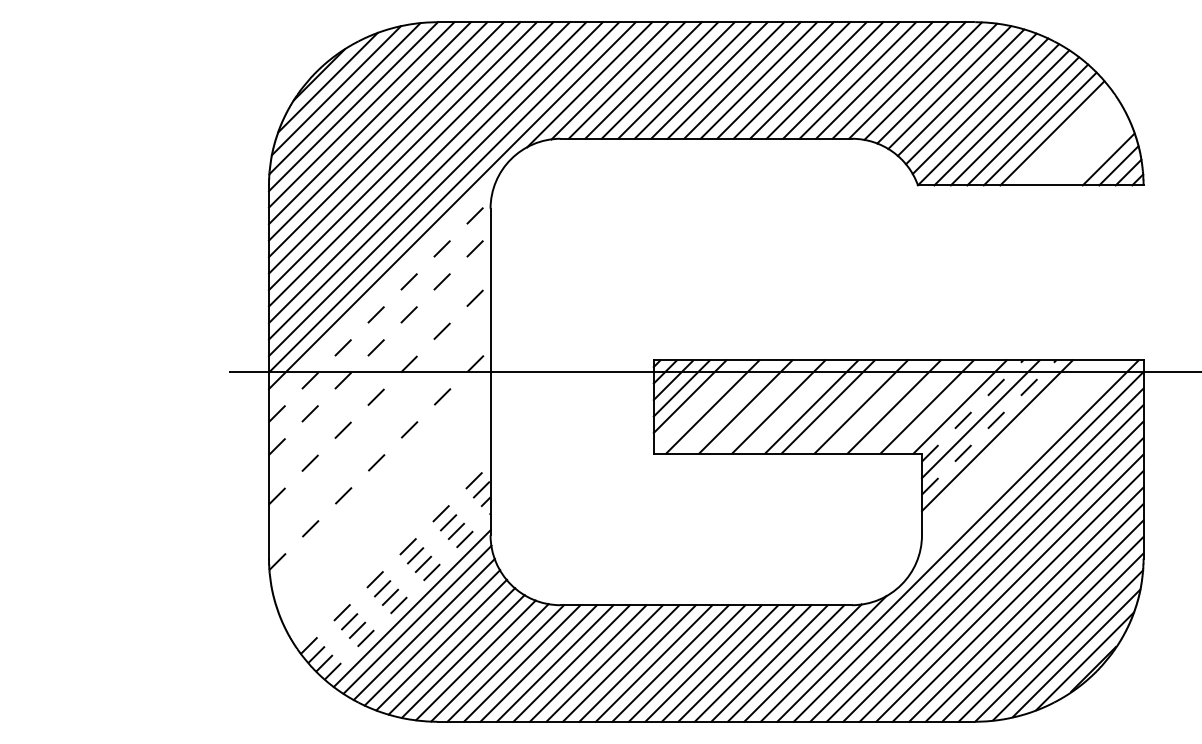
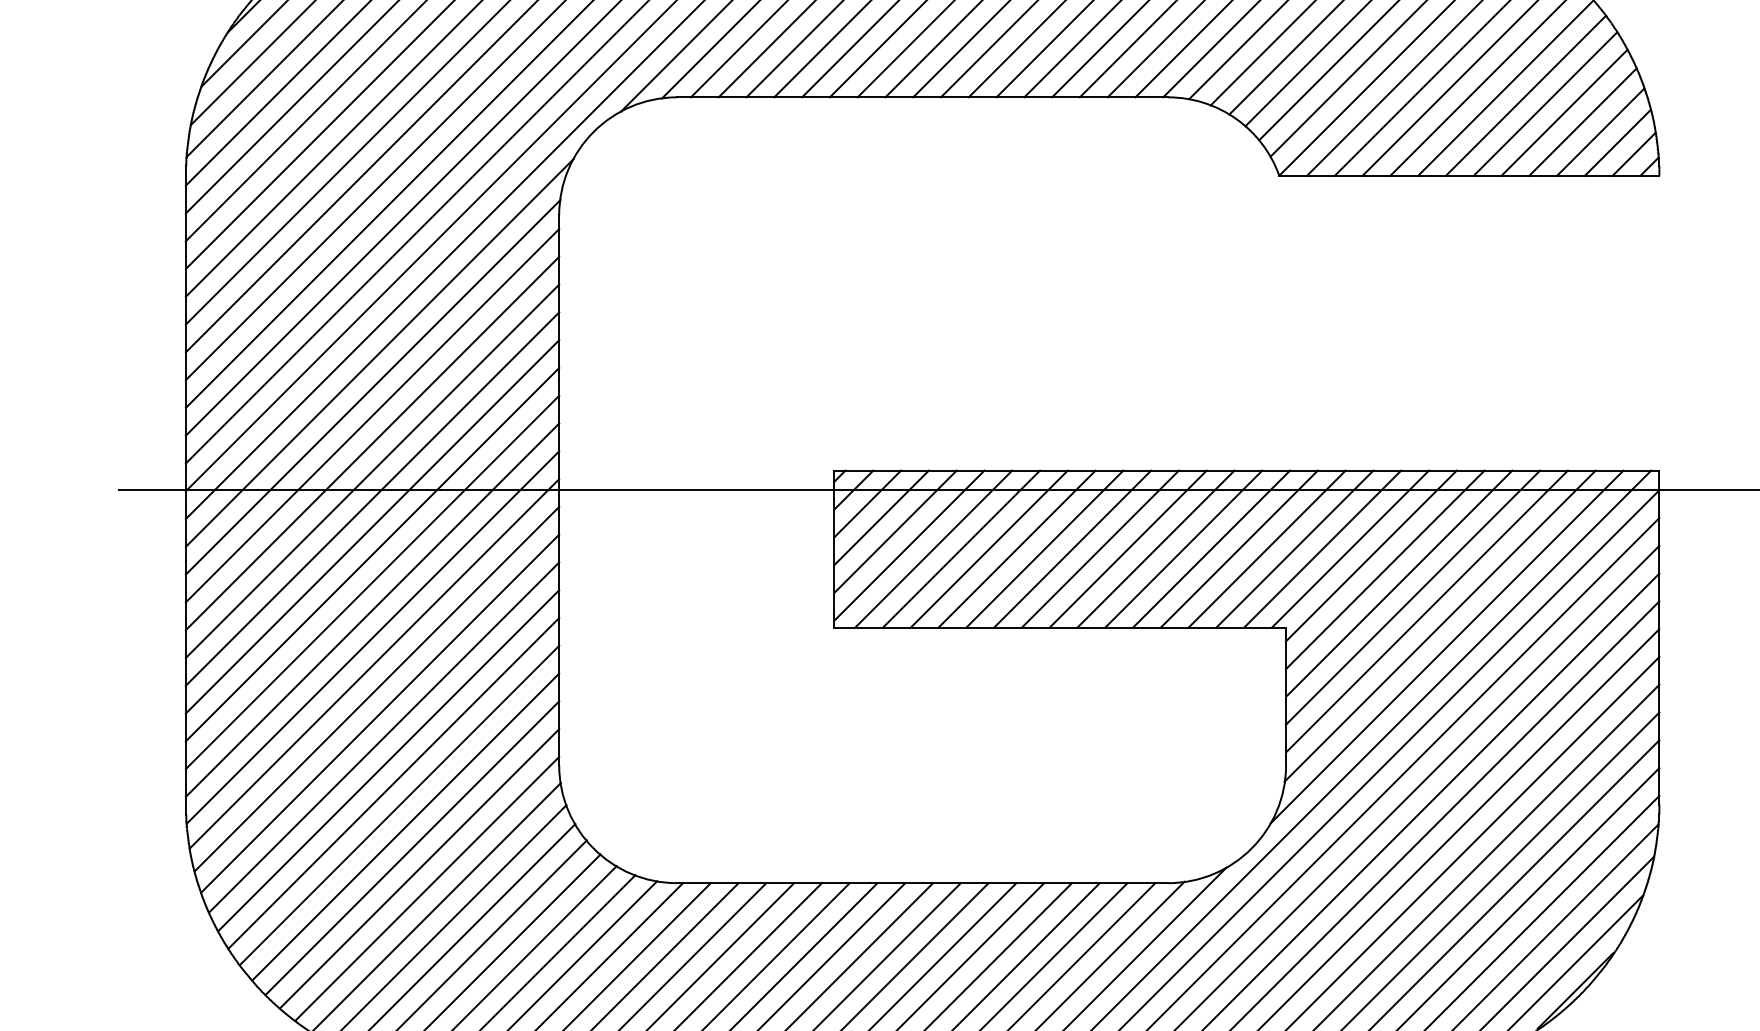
line: (1063, 137) -> (1524, 95), added
line: (1075, 142) -> (1544, 103), added
line: (1086, 147) -> (1563, 112), added
line: (1097, 153) -> (1581, 122), added
line: (384, 290) -> (380, 352), added
line: (380, 310) -> (373, 386), dashed -> solid
line: (379, 327) -> (372, 415), added
line: (379, 344) -> (372, 443), dashed -> solid
line: (379, 360) -> (372, 470), added
line: (379, 377) -> (372, 499), added
line: (379, 393) -> (372, 526), dashed -> solid
line: (697, 404) -> (907, 545), added
line: (728, 406) -> (960, 548), added
line: (761, 406) -> (1015, 548), added
line: (794, 406) -> (1071, 548), added
line: (844, 406) -> (1155, 548), added
line: (877, 406) -> (1211, 548), added
line: (910, 406) -> (1266, 548), added
line: (943, 406) -> (1322, 548), added
line: (379, 409) -> (372, 553), added
line: (972, 410) -> (1371, 555), dashed -> solid
line: (379, 426) -> (372, 582), added
line: (989, 427) -> (1399, 583), dashed -> solid
line: (379, 442) -> (372, 609), added
line: (1005, 443) -> (1426, 610), added
line: (1013, 452) -> (1440, 625), added
line: (380, 459) -> (373, 637), dashed -> solid
line: (1017, 464) -> (1446, 646), added
line: (380, 474) -> (373, 662), added
line: (382, 489) -> (377, 688), added
line: (384, 504) -> (380, 713), added
line: (386, 518) -> (383, 737), added
line: (389, 532) -> (388, 760), added
line: (392, 545) -> (393, 782), added
line: (396, 558) -> (400, 804), dashed -> solid
line: (399, 571) -> (405, 826), dashed -> solid
line: (403, 584) -> (412, 848), dashed -> solid
line: (407, 596) -> (419, 868), dashed -> solid

